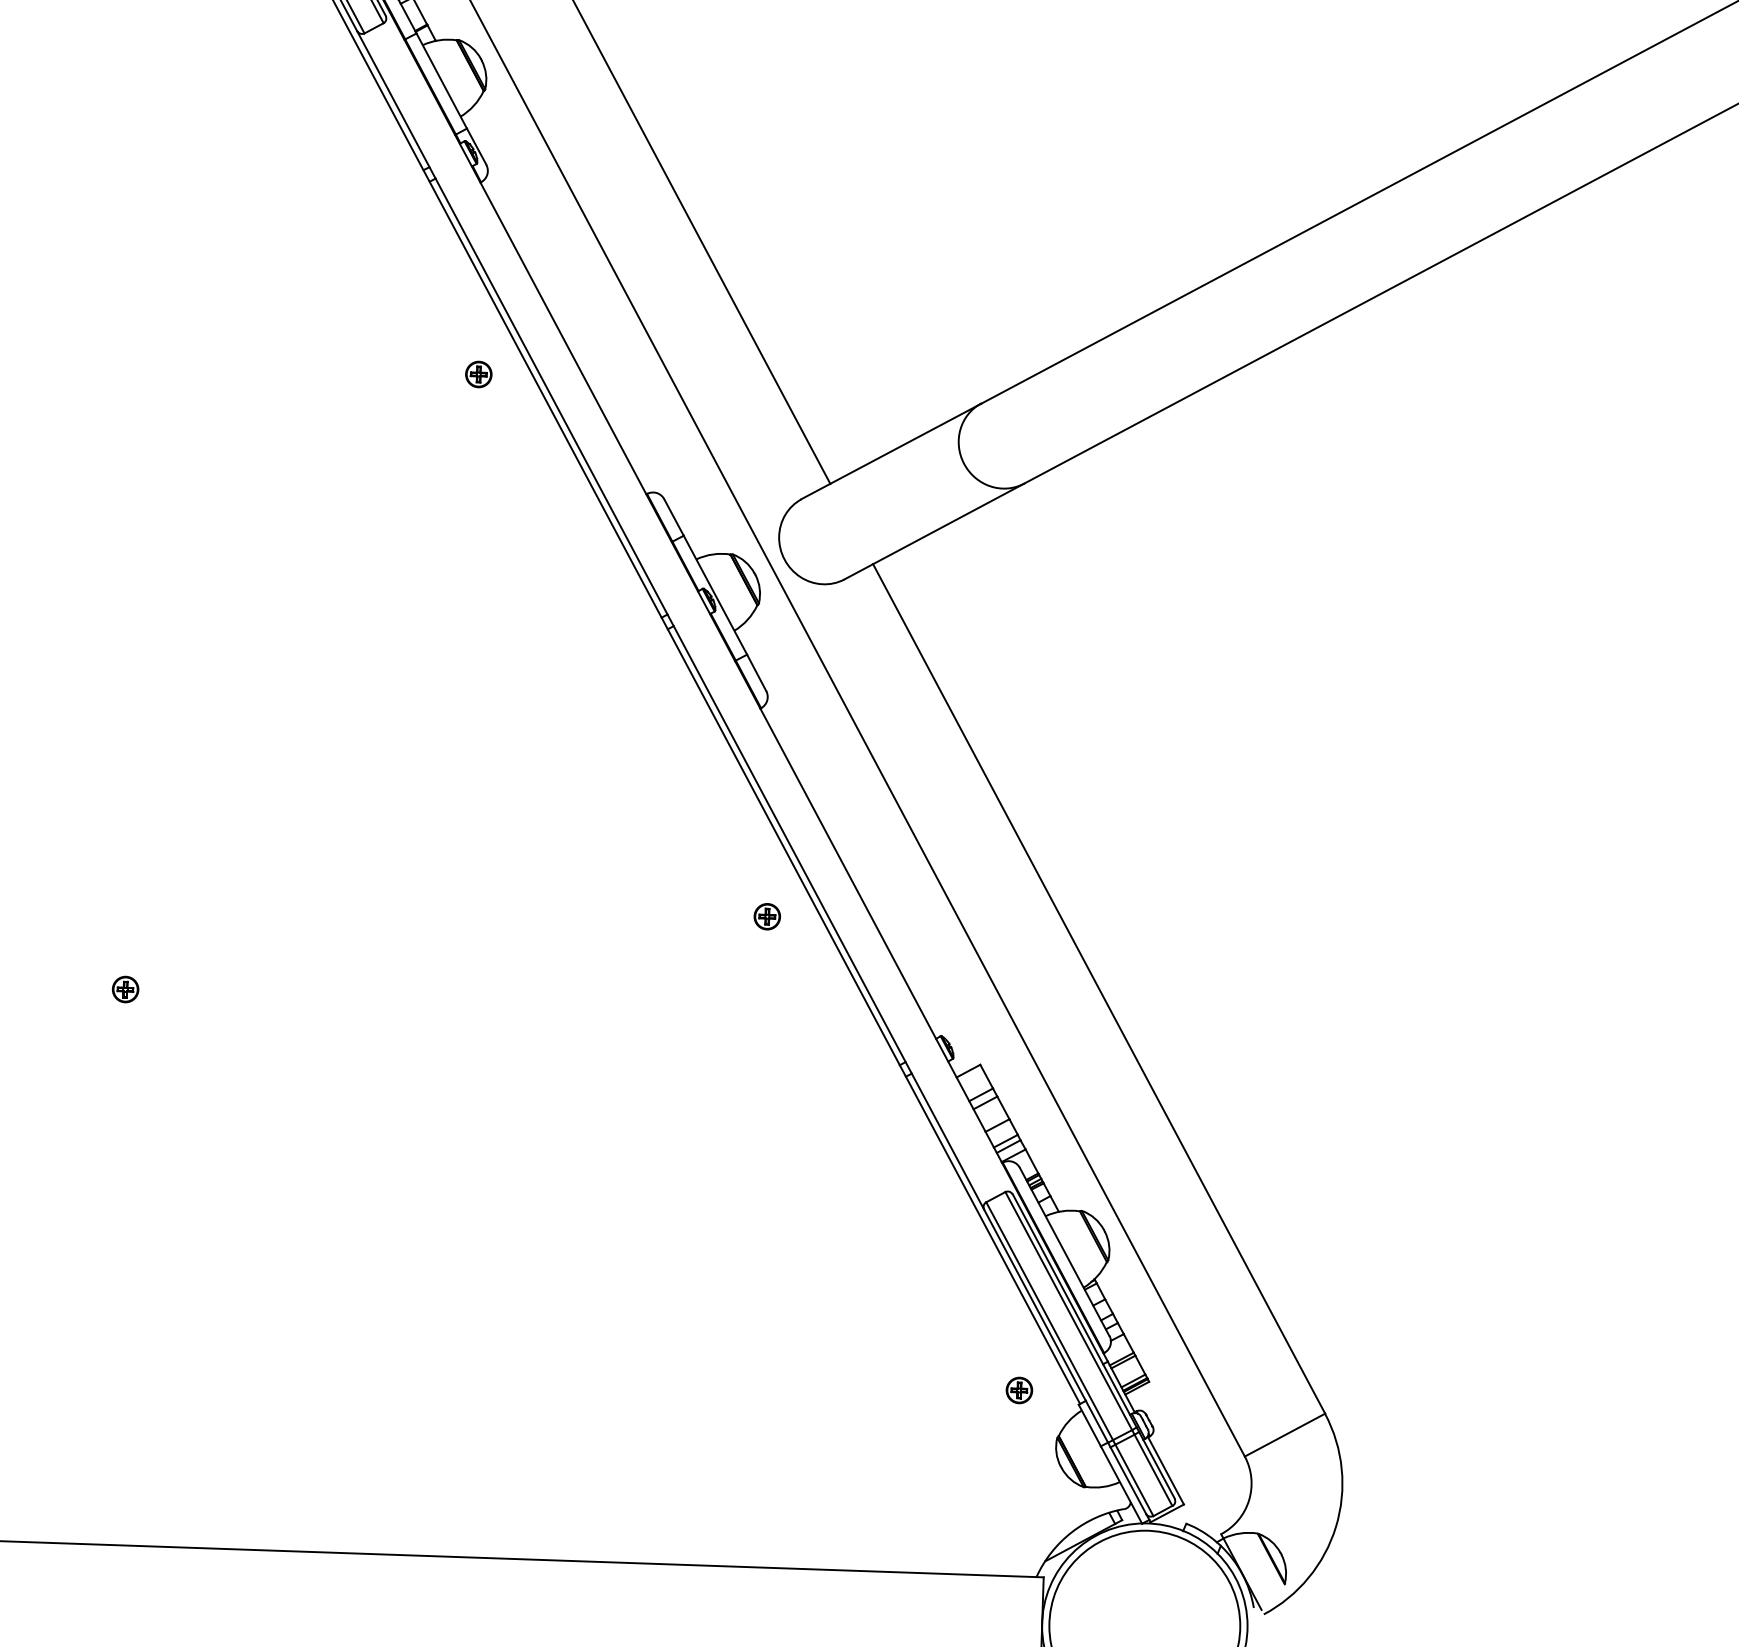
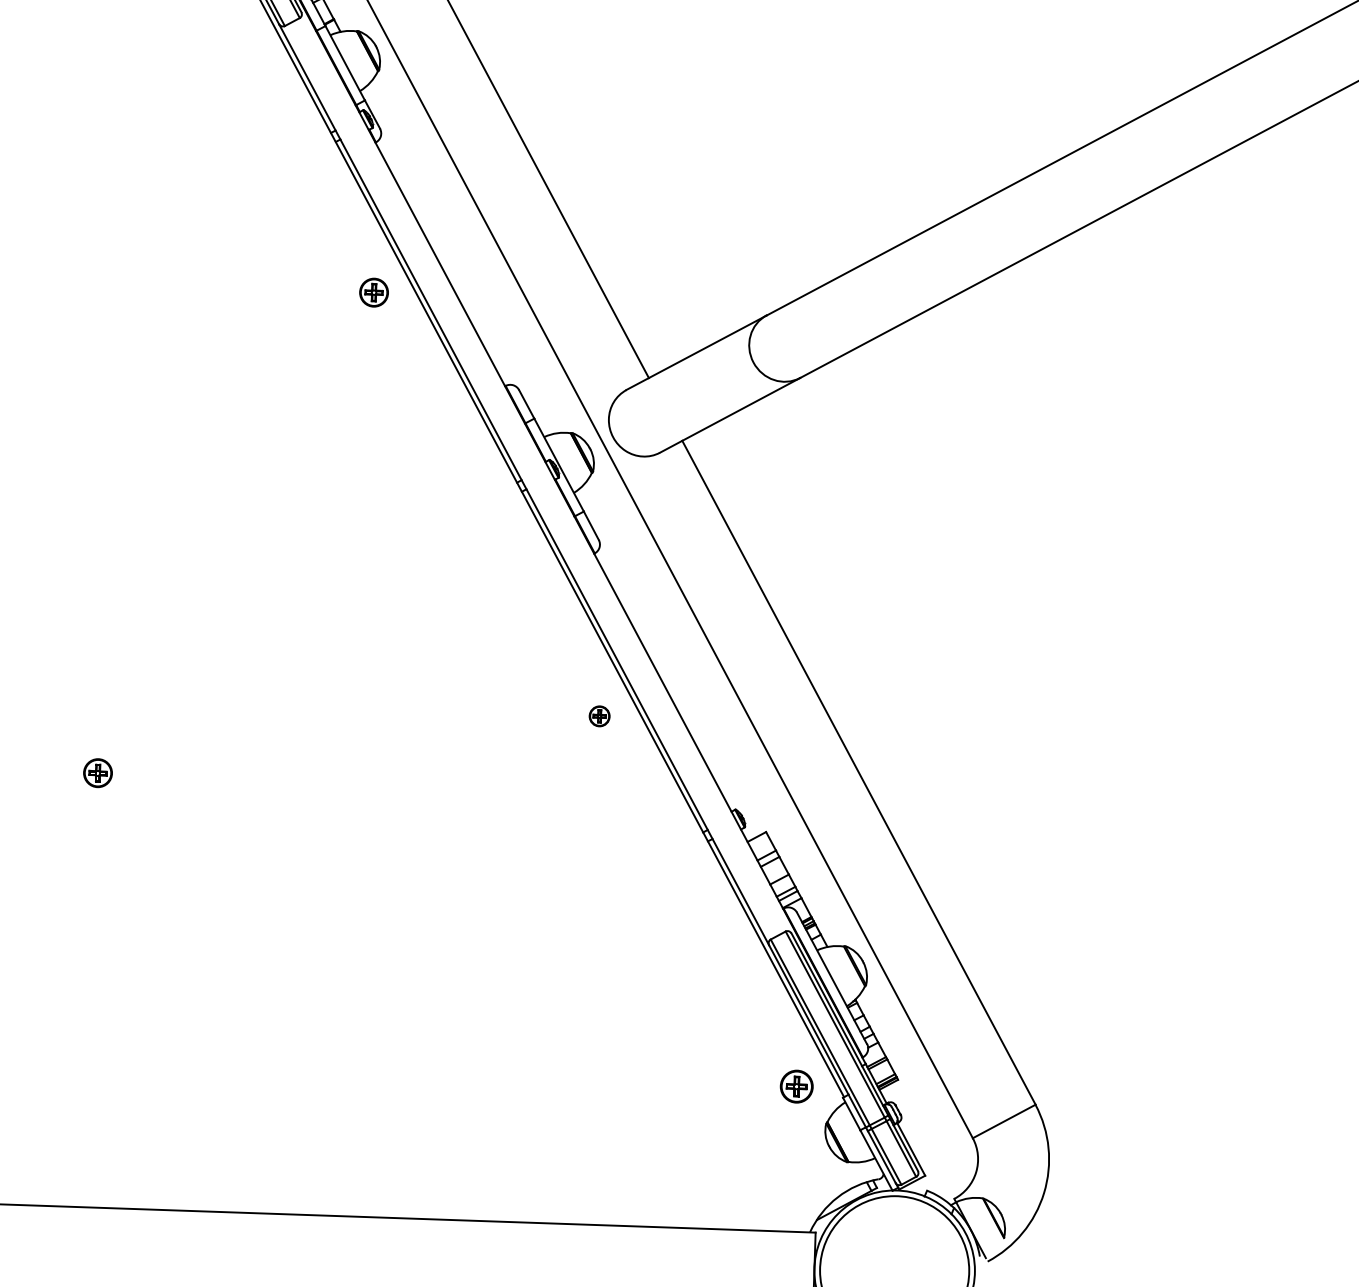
part: (479, 374) -> (374, 292), size x1.4
part: (126, 989) -> (98, 773), size x1.4
part: (1019, 1390) -> (796, 1086), size x1.6

